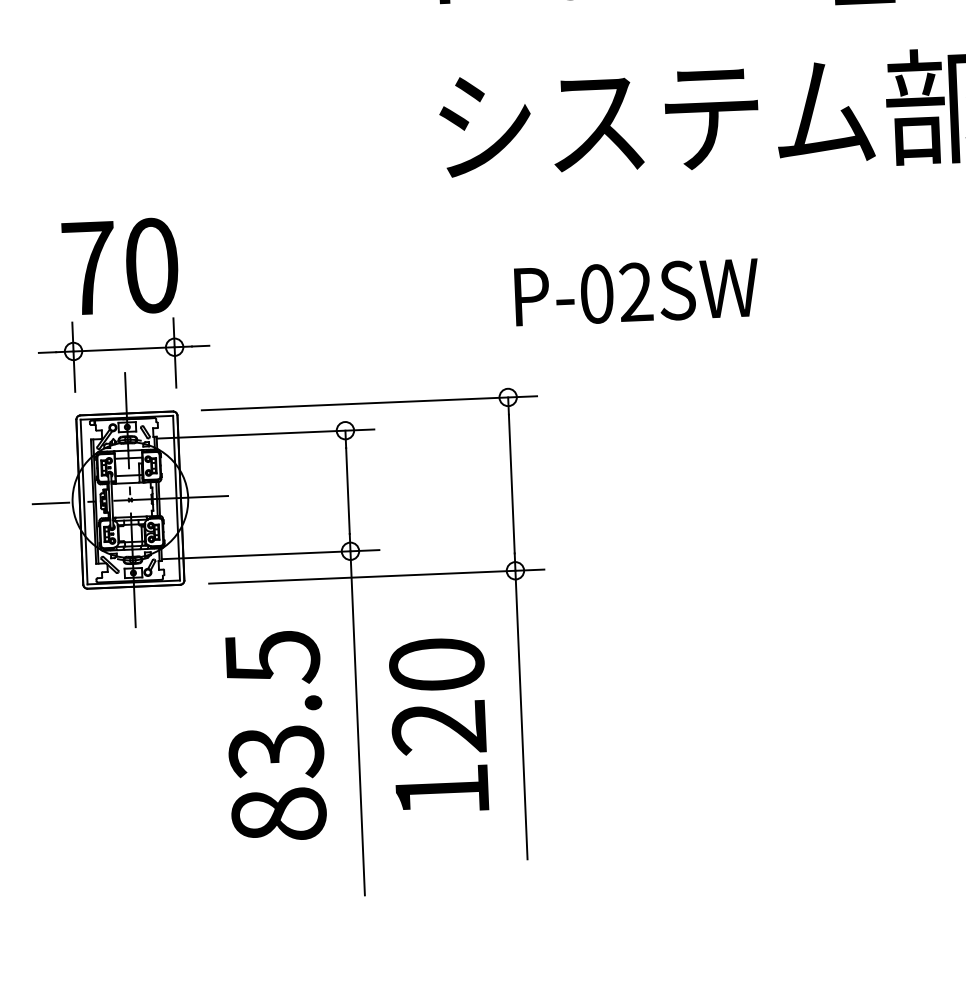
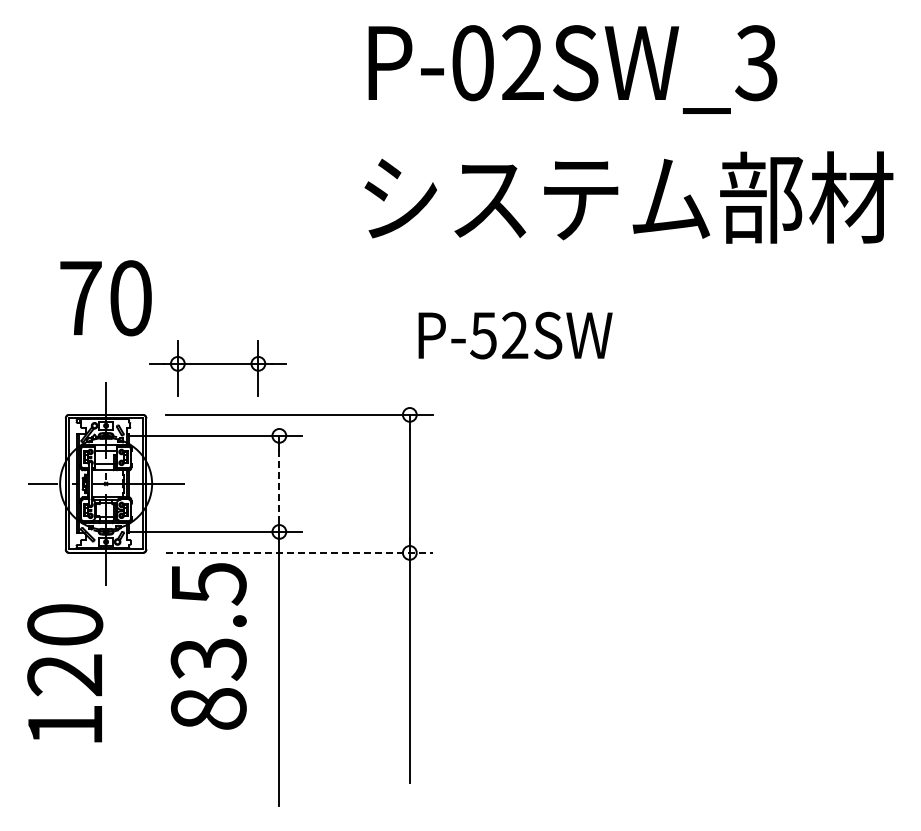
text: (596, 293) -> (483, 335), P-02SW -> P-52SW
part: (123, 355) -> (217, 368), moved
line: (348, 491) -> (279, 484), solid -> dashed
line: (376, 576) -> (299, 552), solid -> dashed
text: (439, 725) -> (65, 673), moved
text: (275, 736) -> (208, 646), moved

